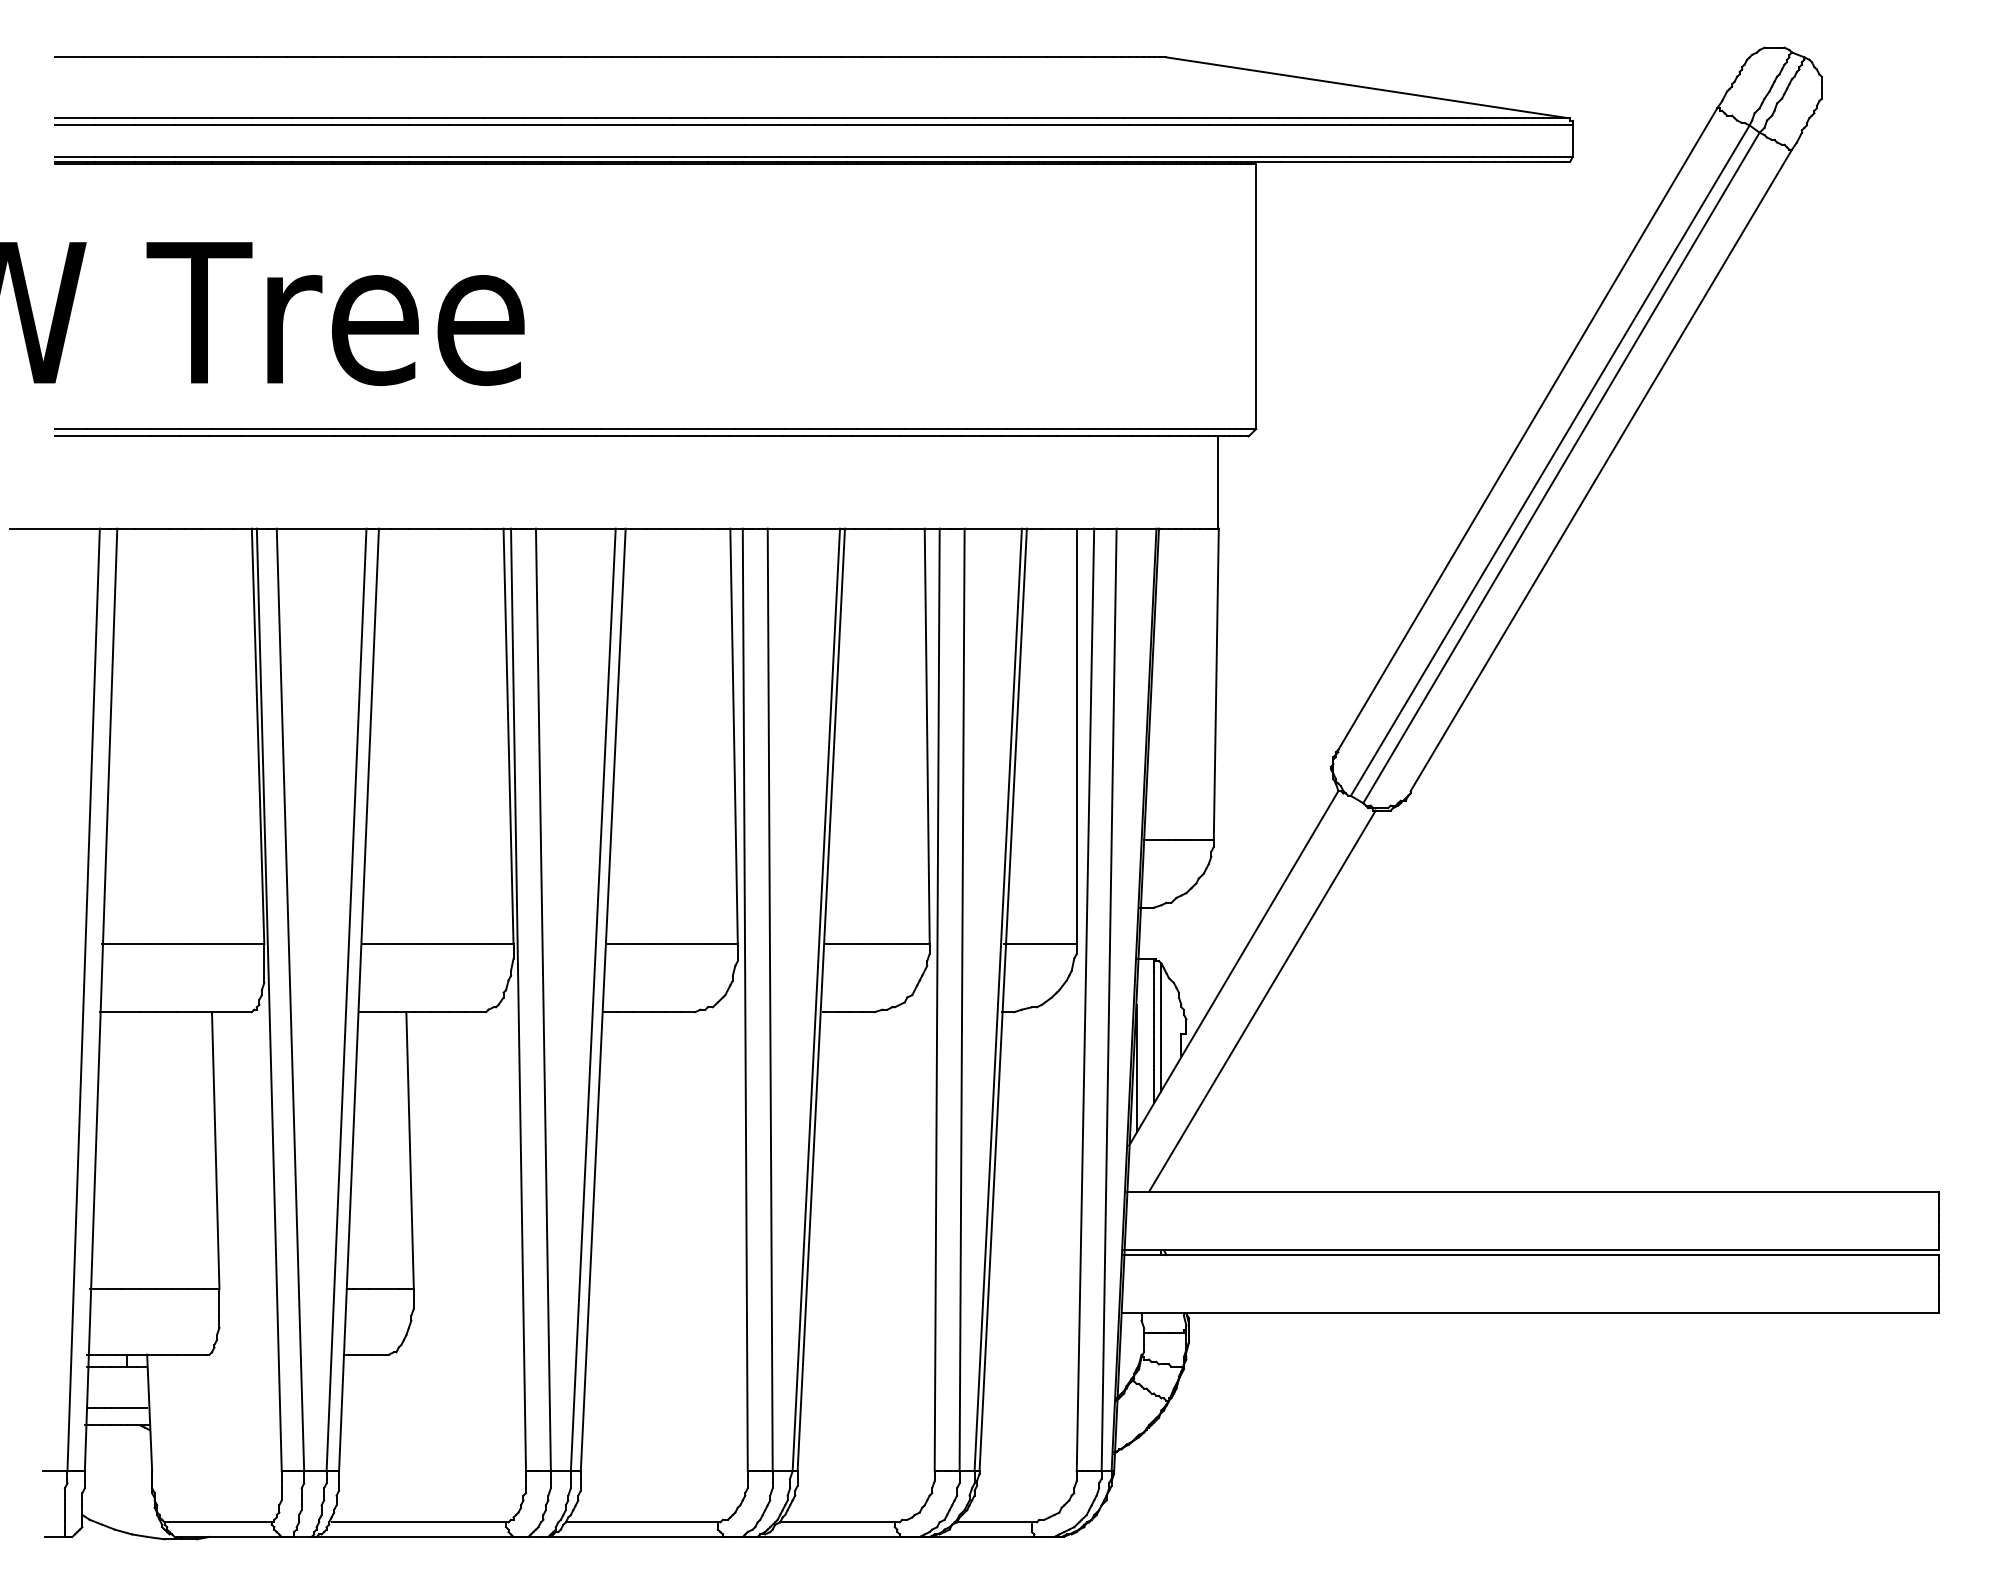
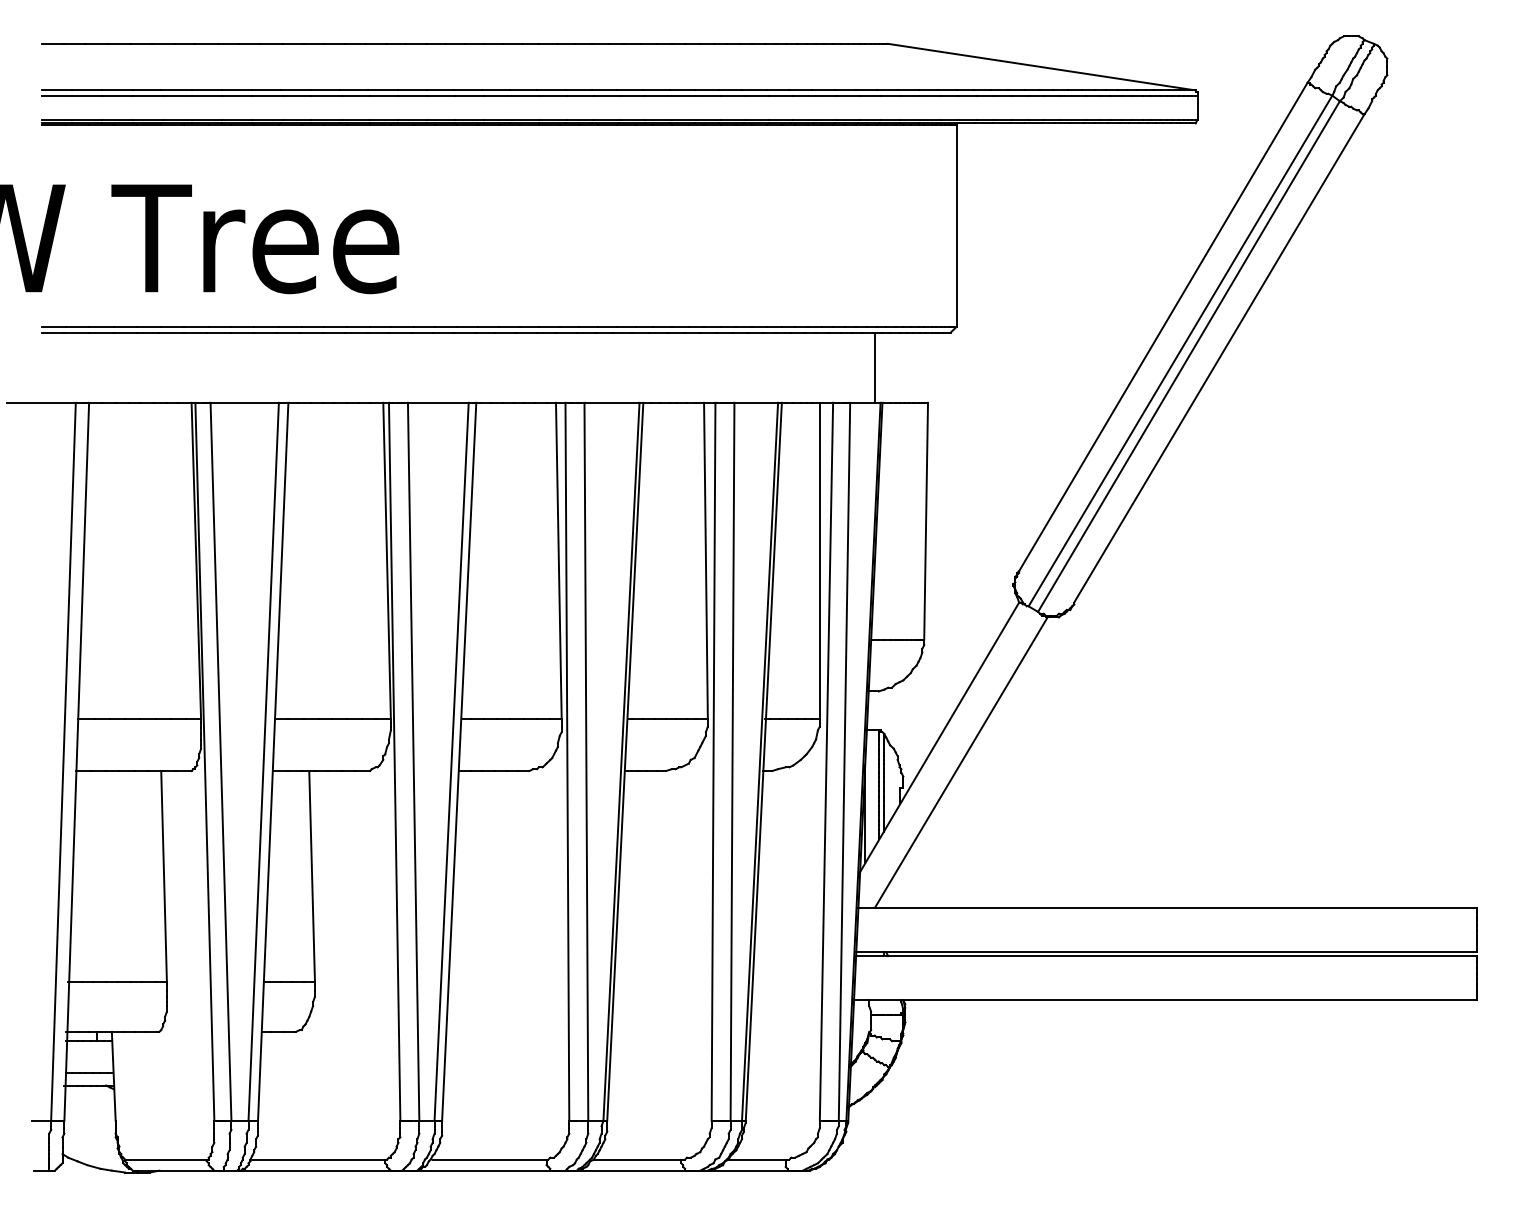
line: (1218, 482) -> (875, 367), moved

